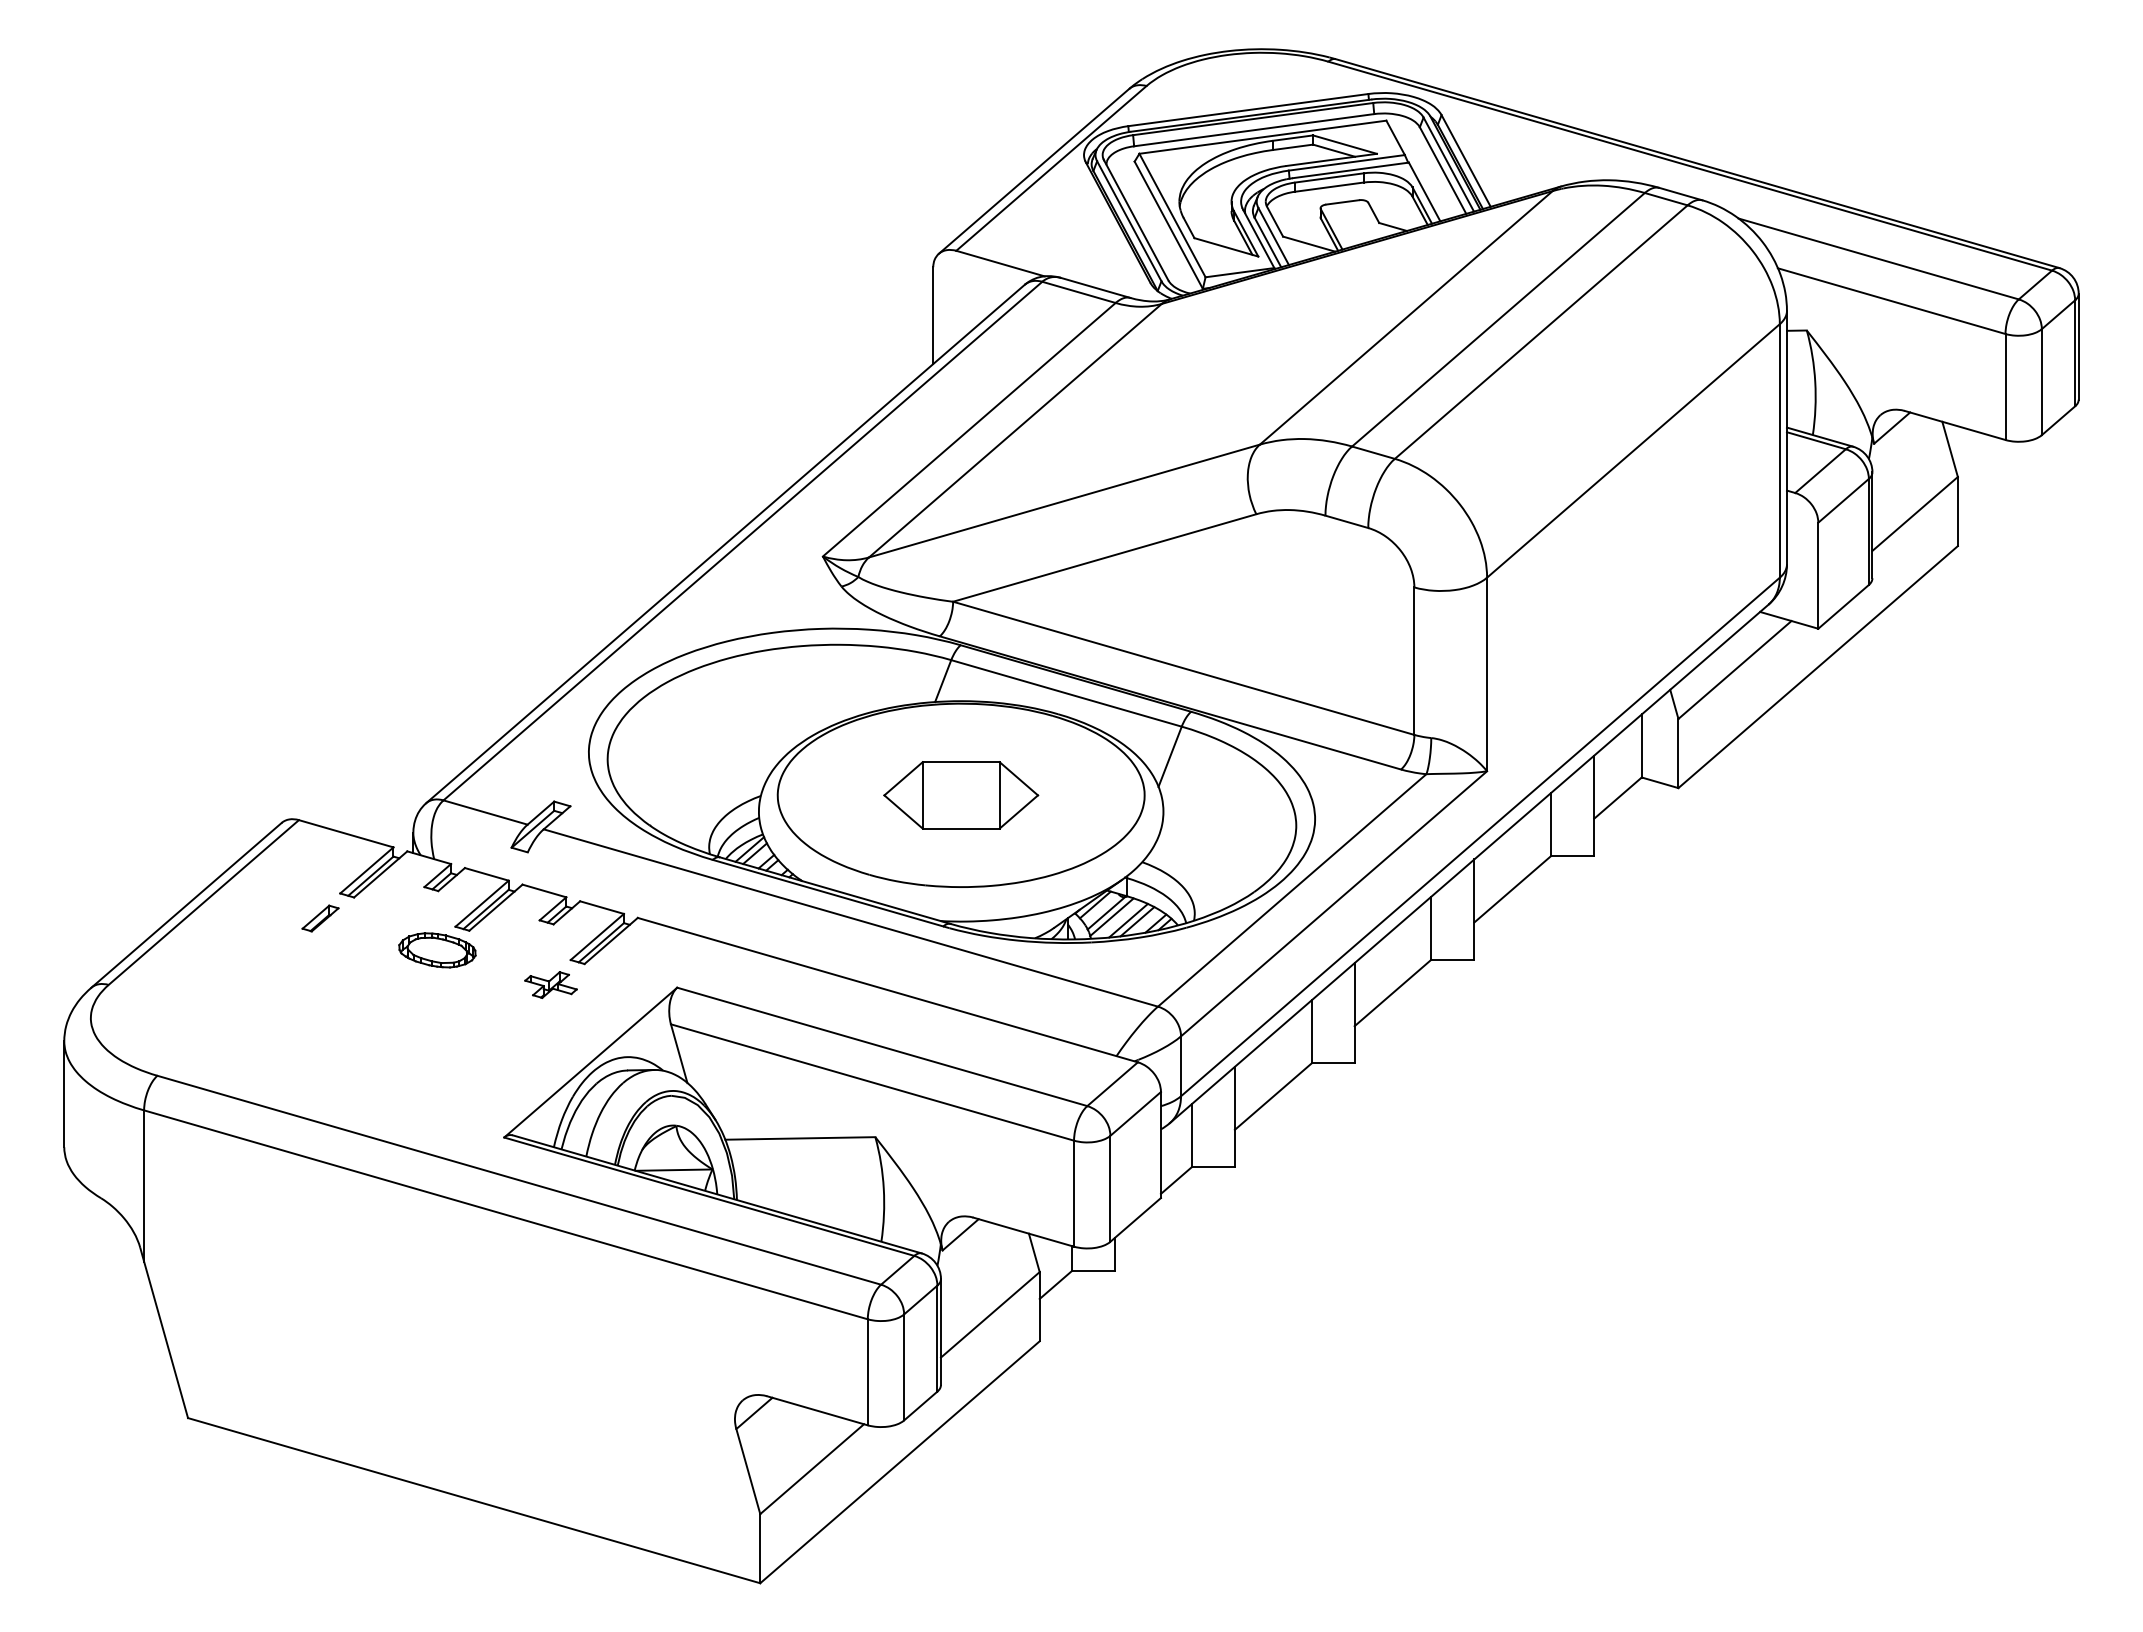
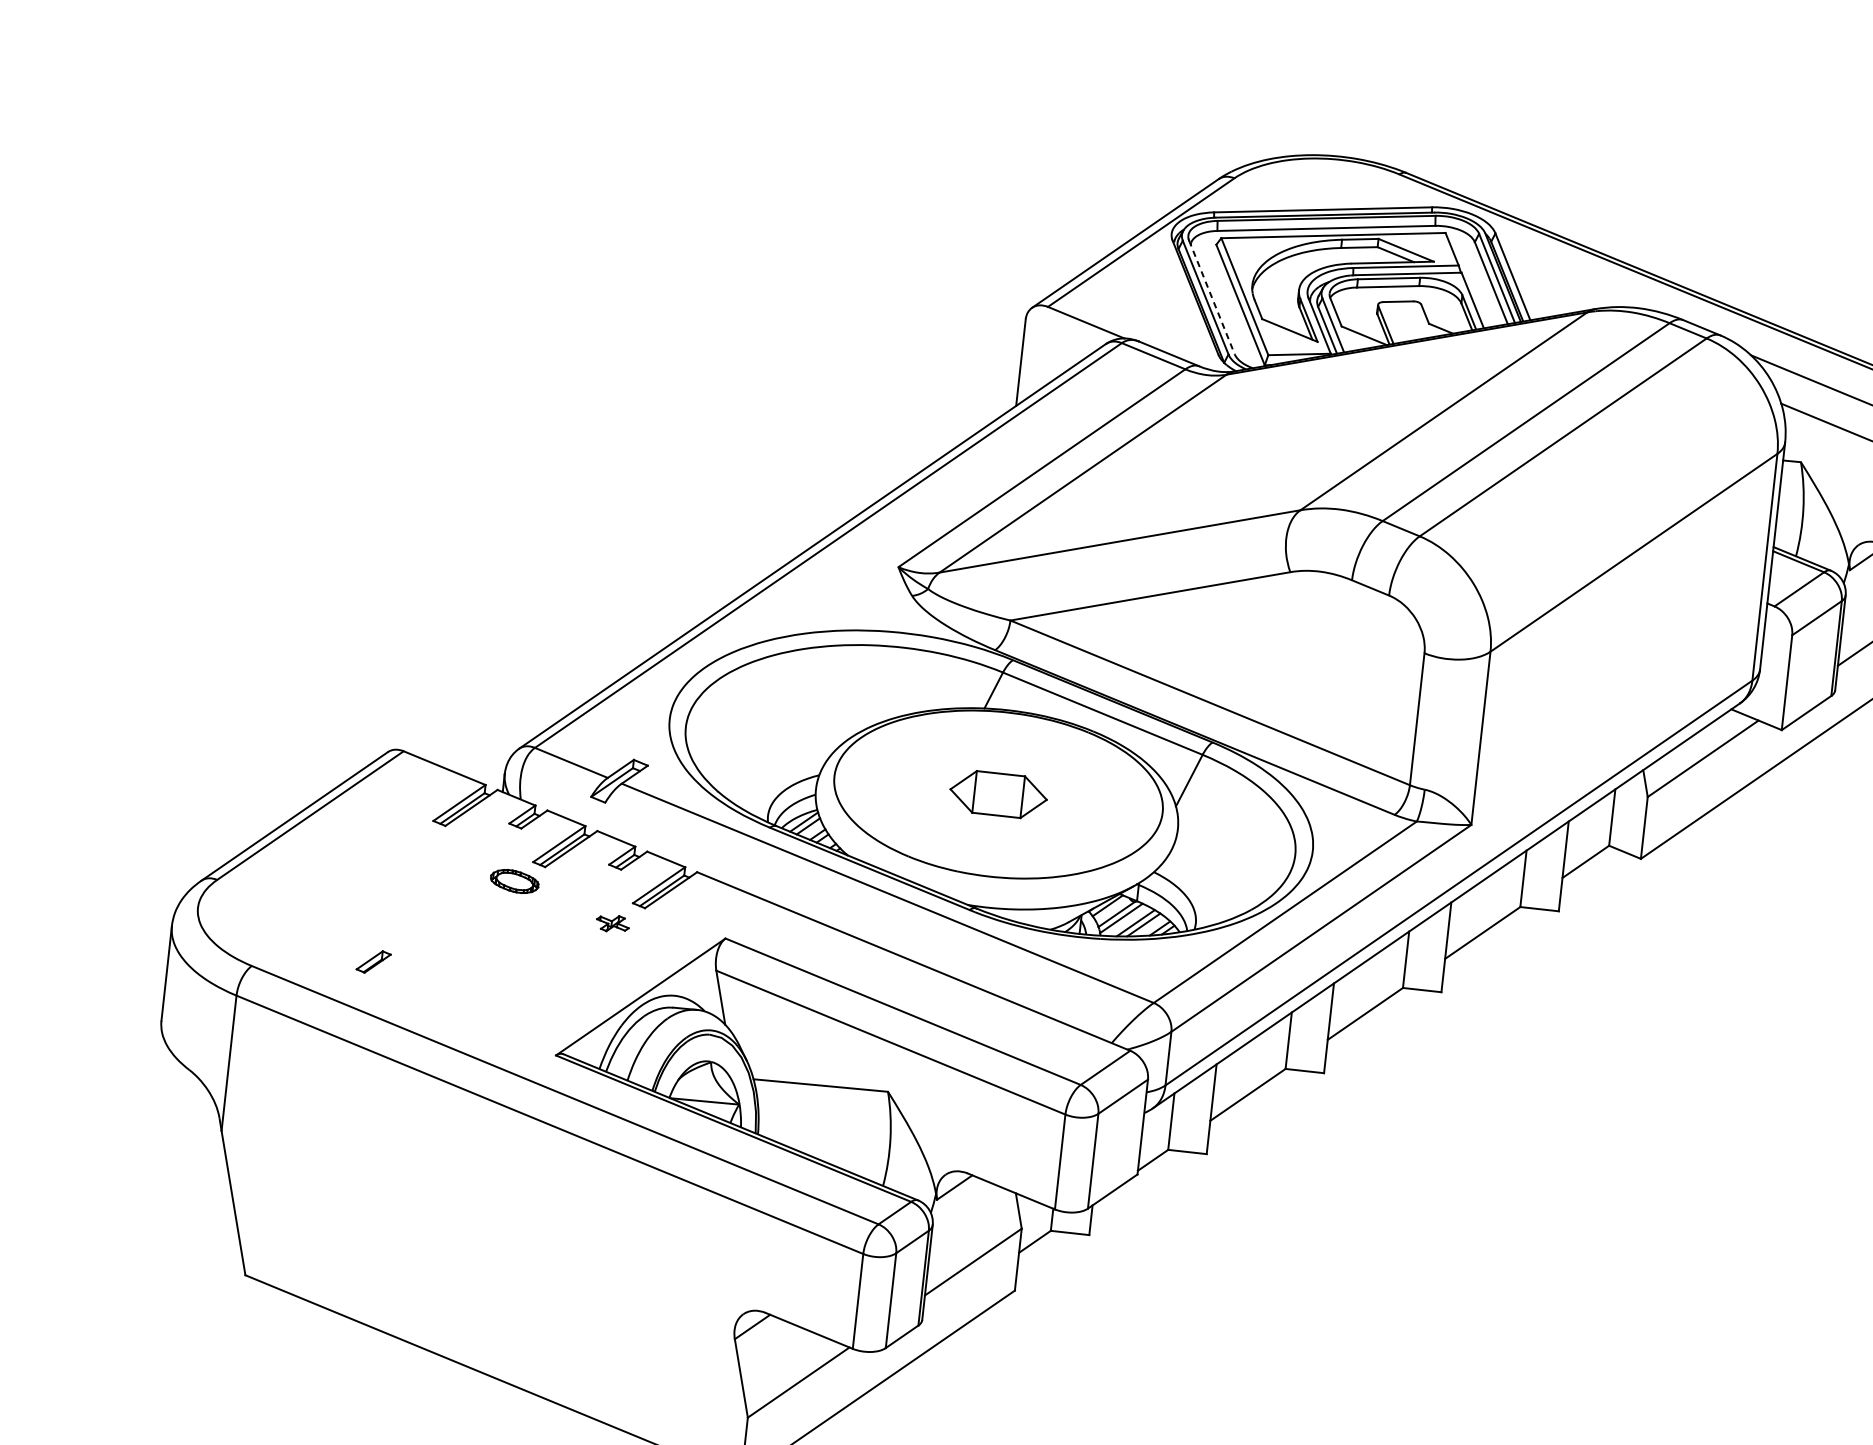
line: (1136, 220) -> (1212, 297), solid -> dashed
part: (961, 795) -> (998, 794), size x0.7
part: (320, 918) -> (373, 961), moved
part: (437, 950) -> (514, 881), size x0.7
part: (550, 984) -> (612, 923), size x0.7

